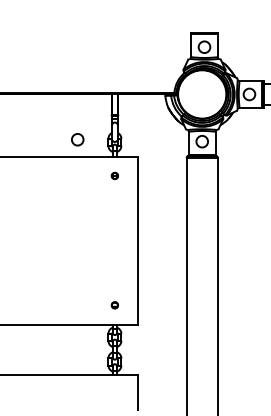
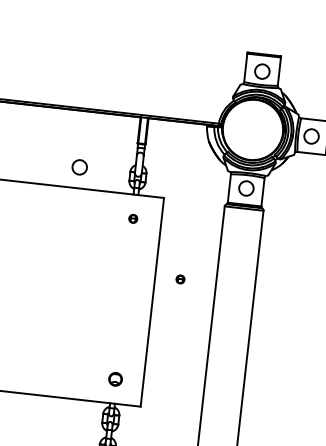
circle: (77, 139) -> (79, 167), moved
part: (157, 219) -> (180, 278), added
part: (114, 305) -> (114, 379), size x1.6

